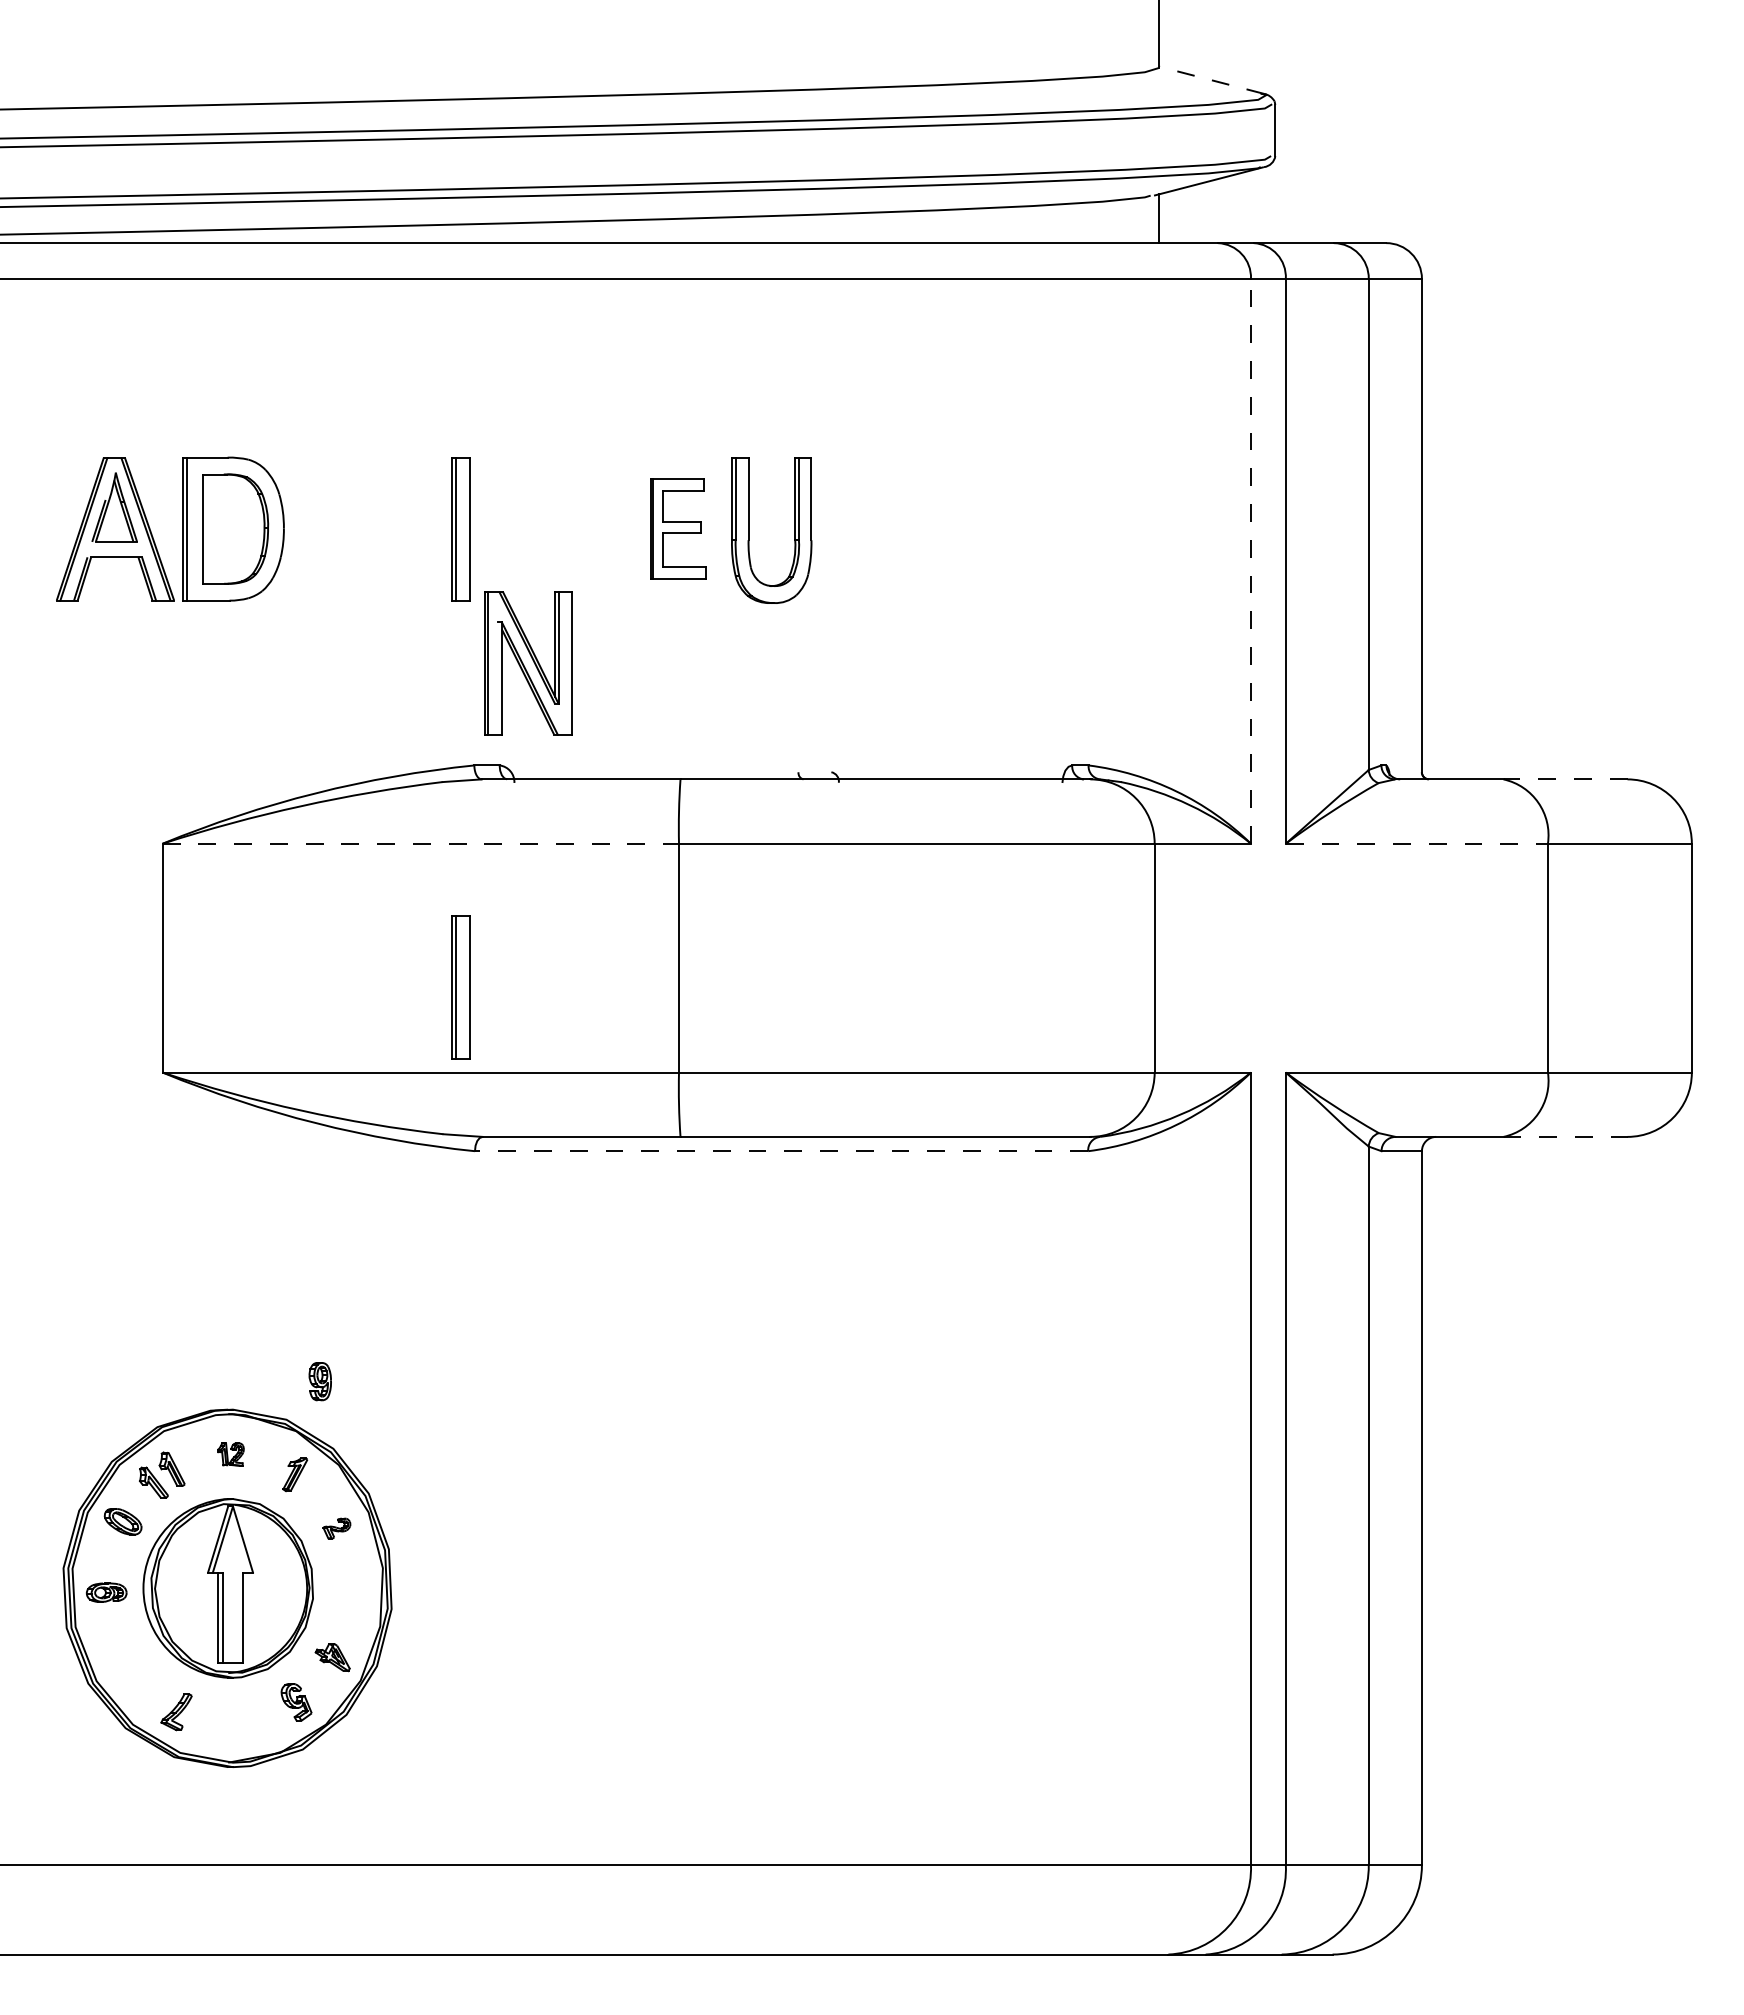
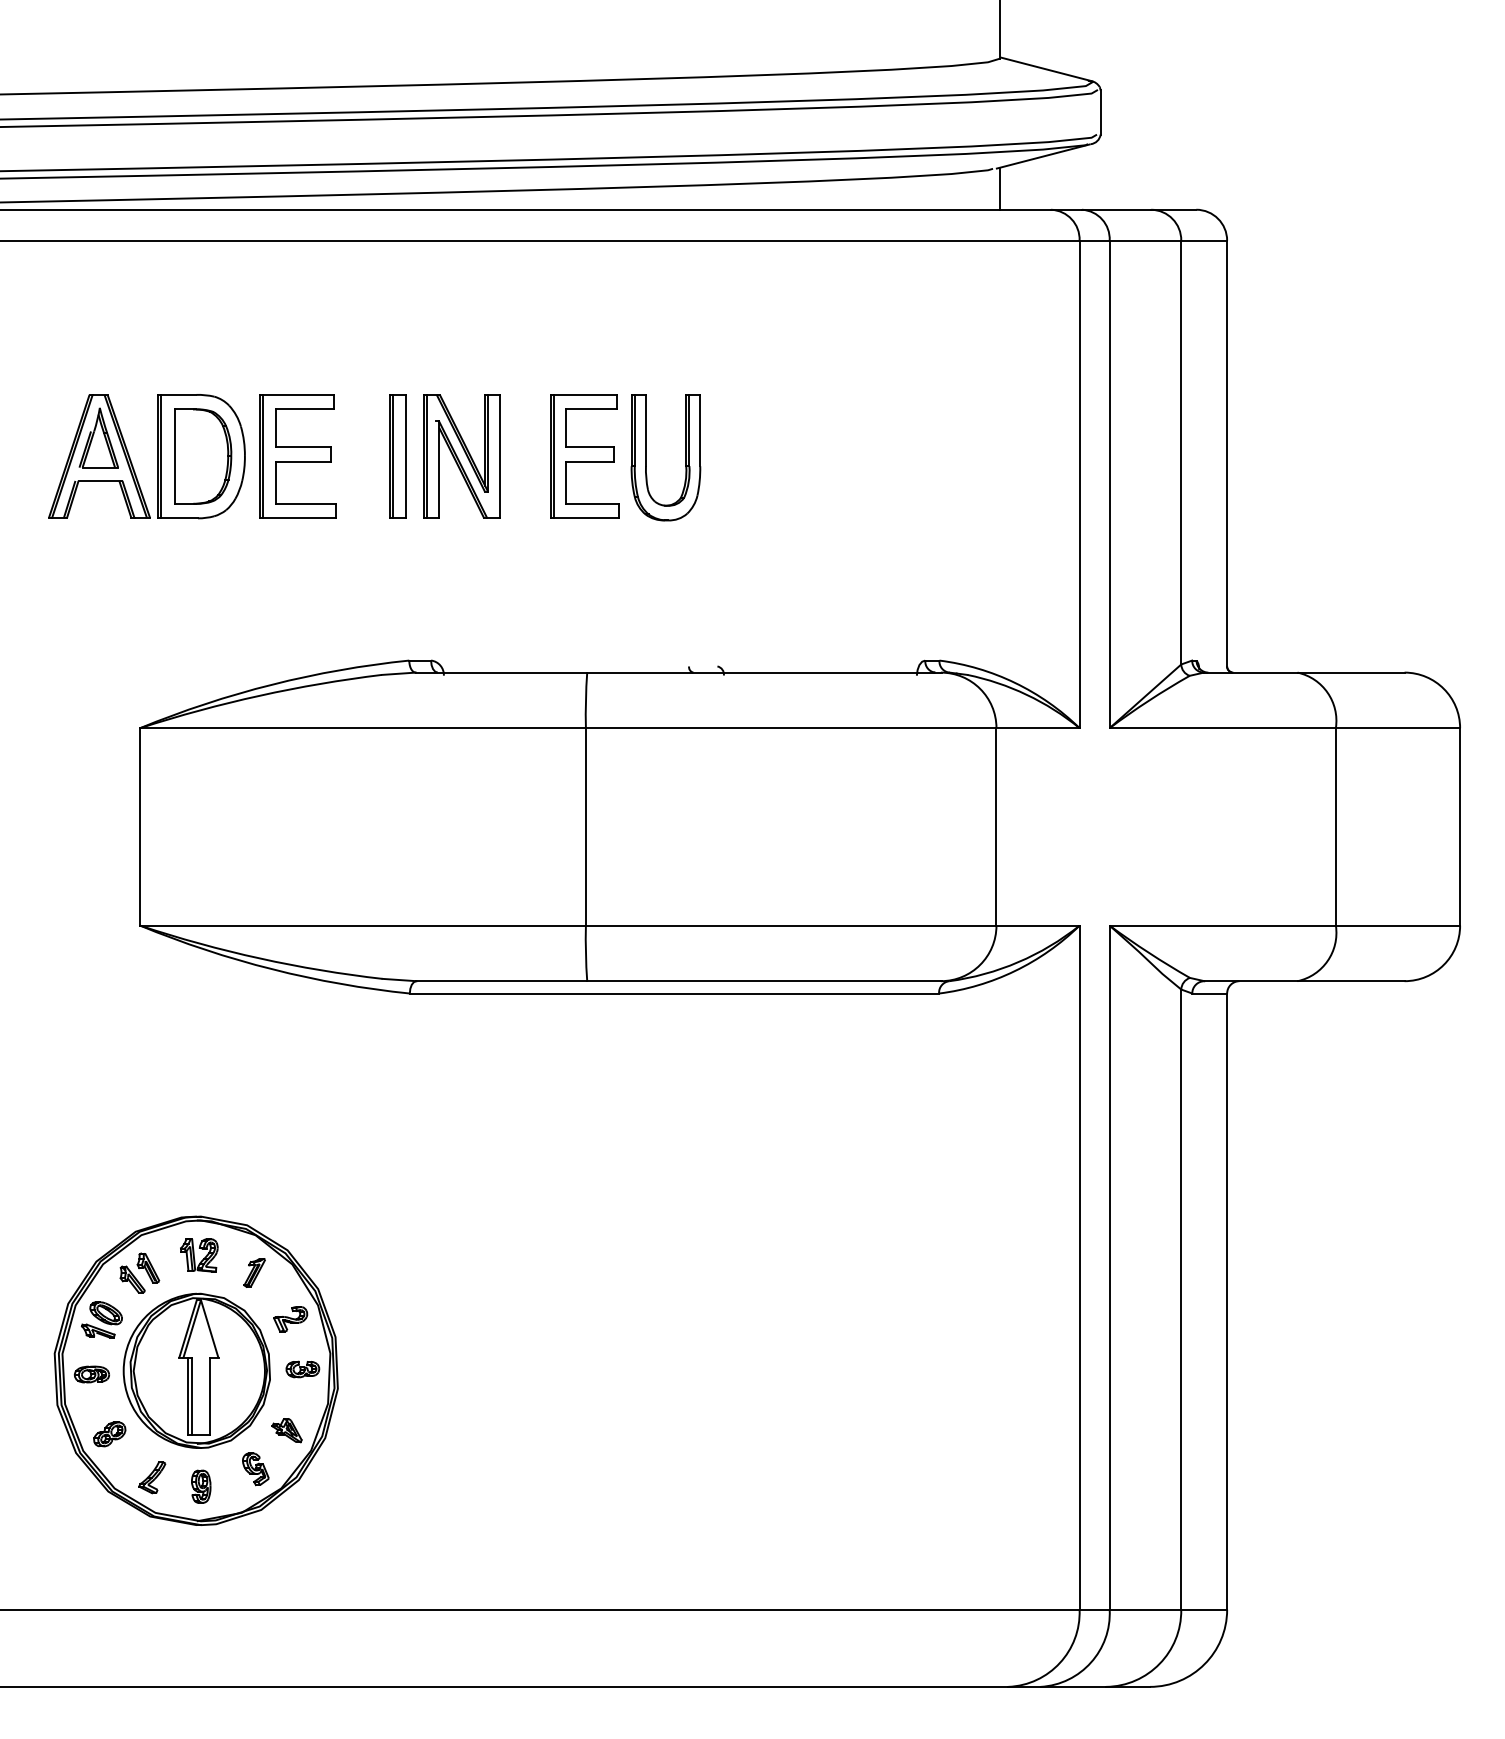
line: (1210, 80) -> (1044, 69), dashed -> solid
part: (345, 529) -> (298, 456), added
part: (677, 529) -> (584, 456), size x1.43
line: (1250, 560) -> (1079, 483), dashed -> solid
part: (528, 663) -> (462, 456), moved
line: (1565, 779) -> (1351, 672), dashed -> solid
line: (421, 843) -> (363, 727), dashed -> solid
line: (1417, 843) -> (1223, 727), dashed -> solid
part: (460, 987) -> (397, 852), removed
line: (1566, 1136) -> (1351, 980), dashed -> solid
line: (781, 1151) -> (674, 993), dashed -> solid
part: (319, 1381) -> (200, 1486), moved
part: (230, 1454) -> (198, 1255), size x1.67
part: (336, 1528) -> (290, 1319), size x1.43
part: (113, 1541) -> (97, 1330), added
part: (350, 1586) -> (302, 1369), added
part: (127, 1661) -> (109, 1433), added

